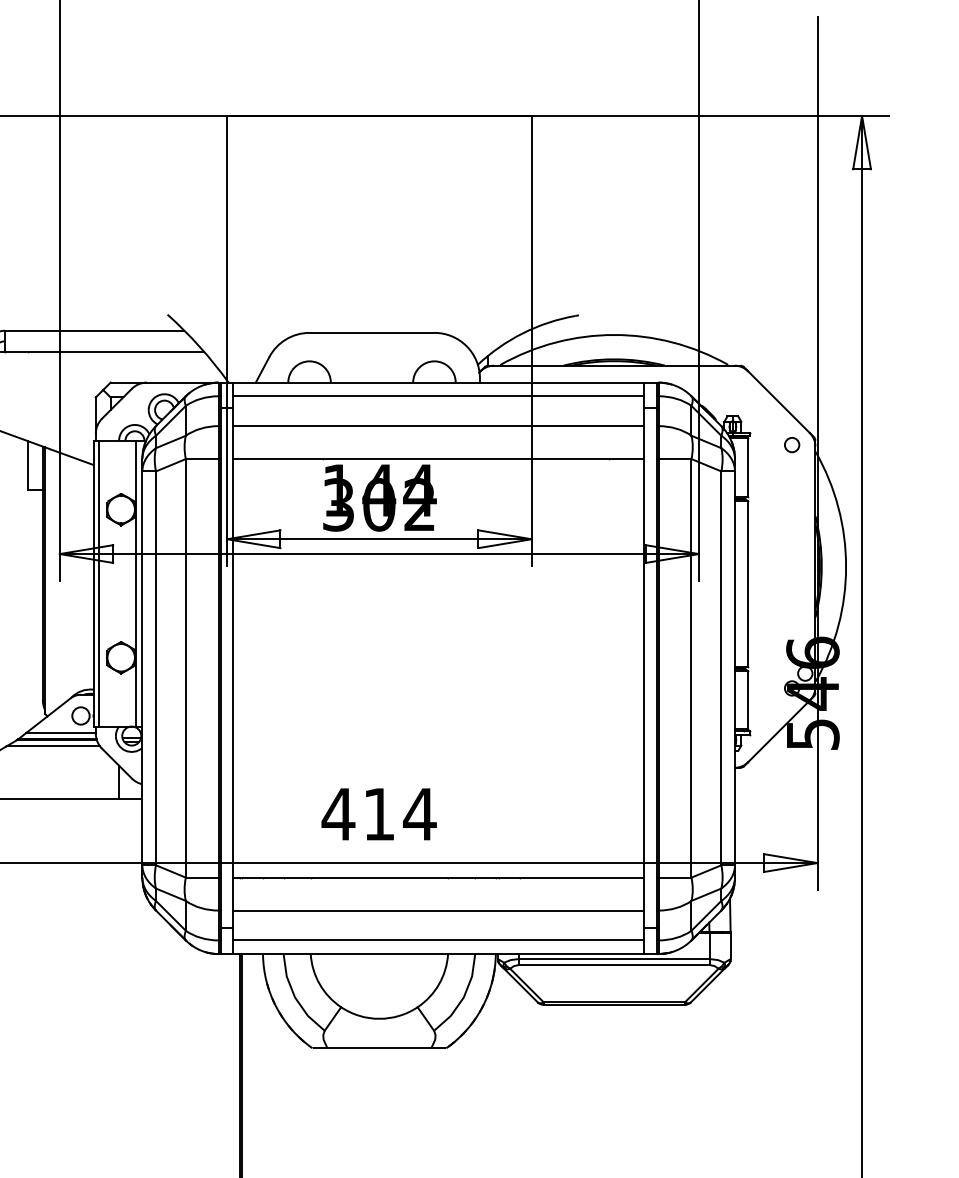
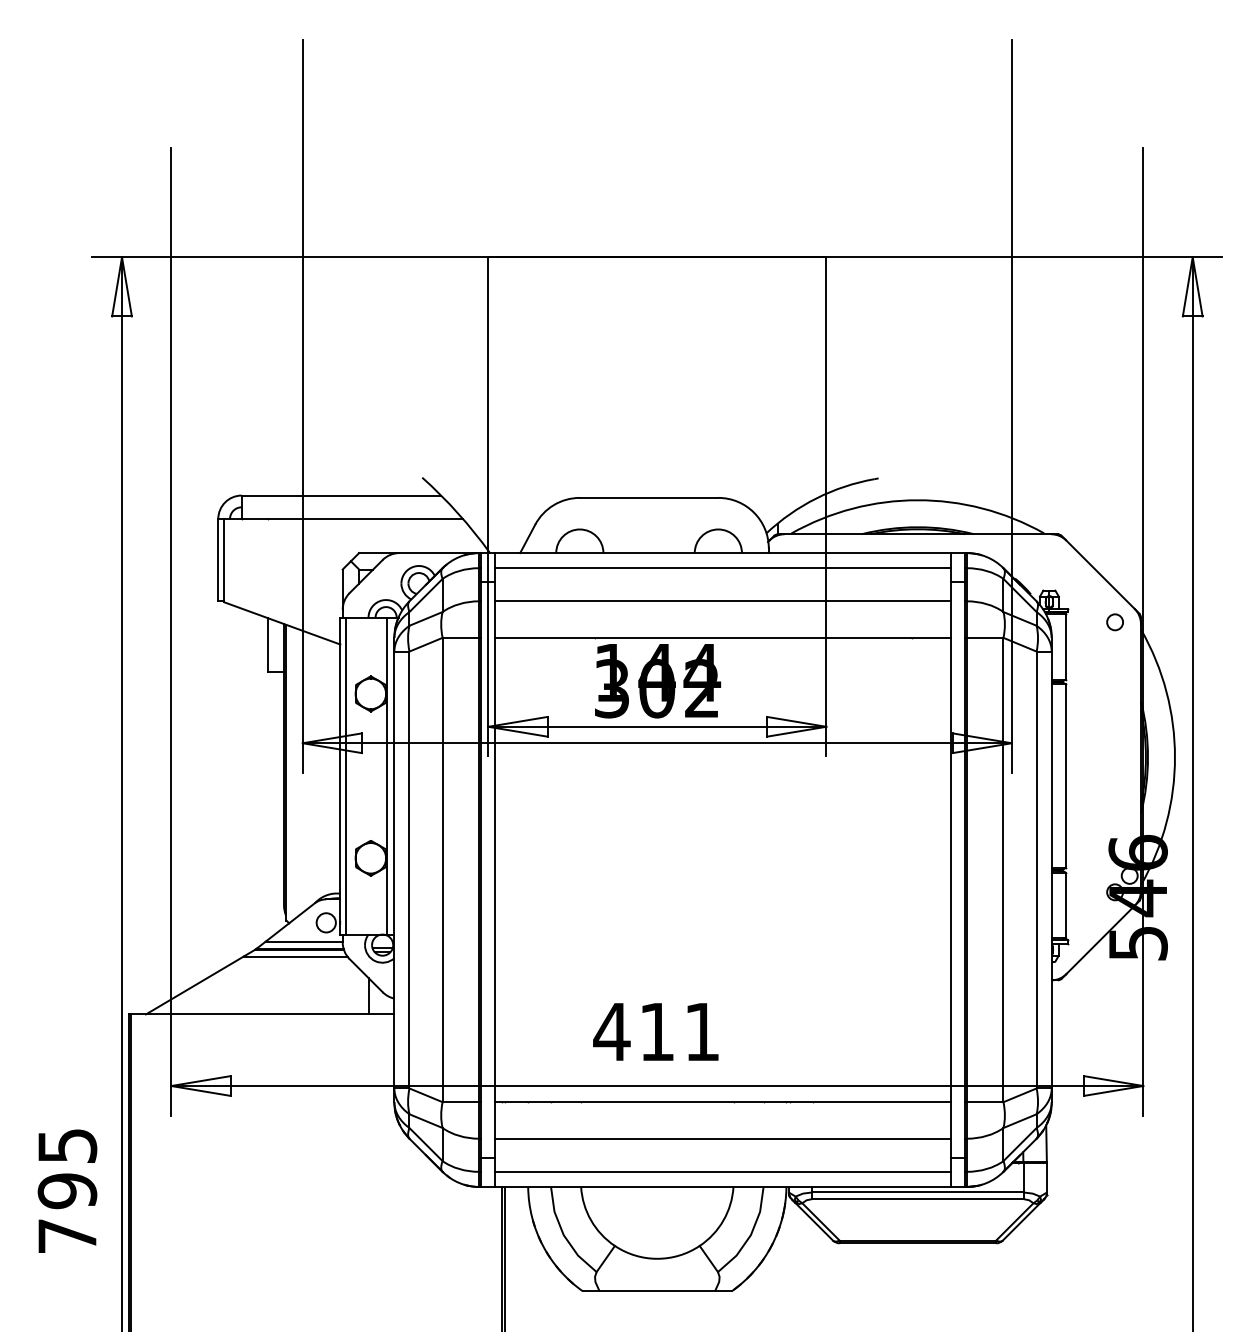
text: (419, 813) -> (701, 1031), 414 -> 411

